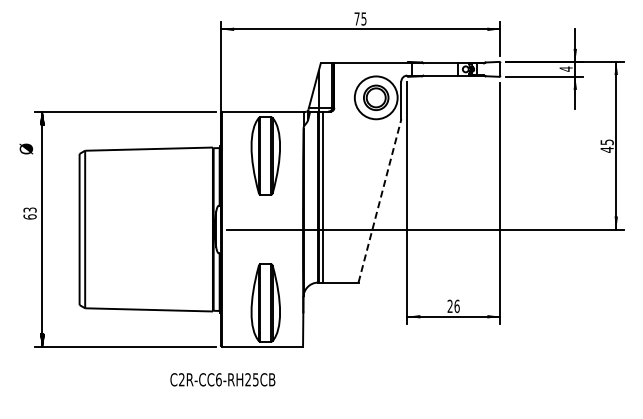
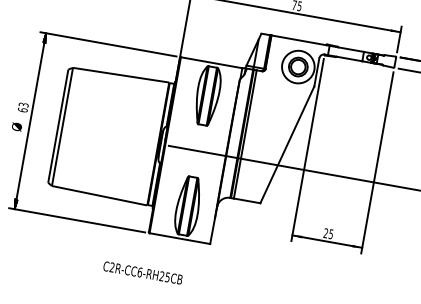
text: (26, 148) -> (17, 126), moved
line: (380, 200) -> (287, 144), dashed -> solid
text: (456, 306) -> (330, 234), 26 -> 25
text: (222, 379) -> (142, 272), moved

